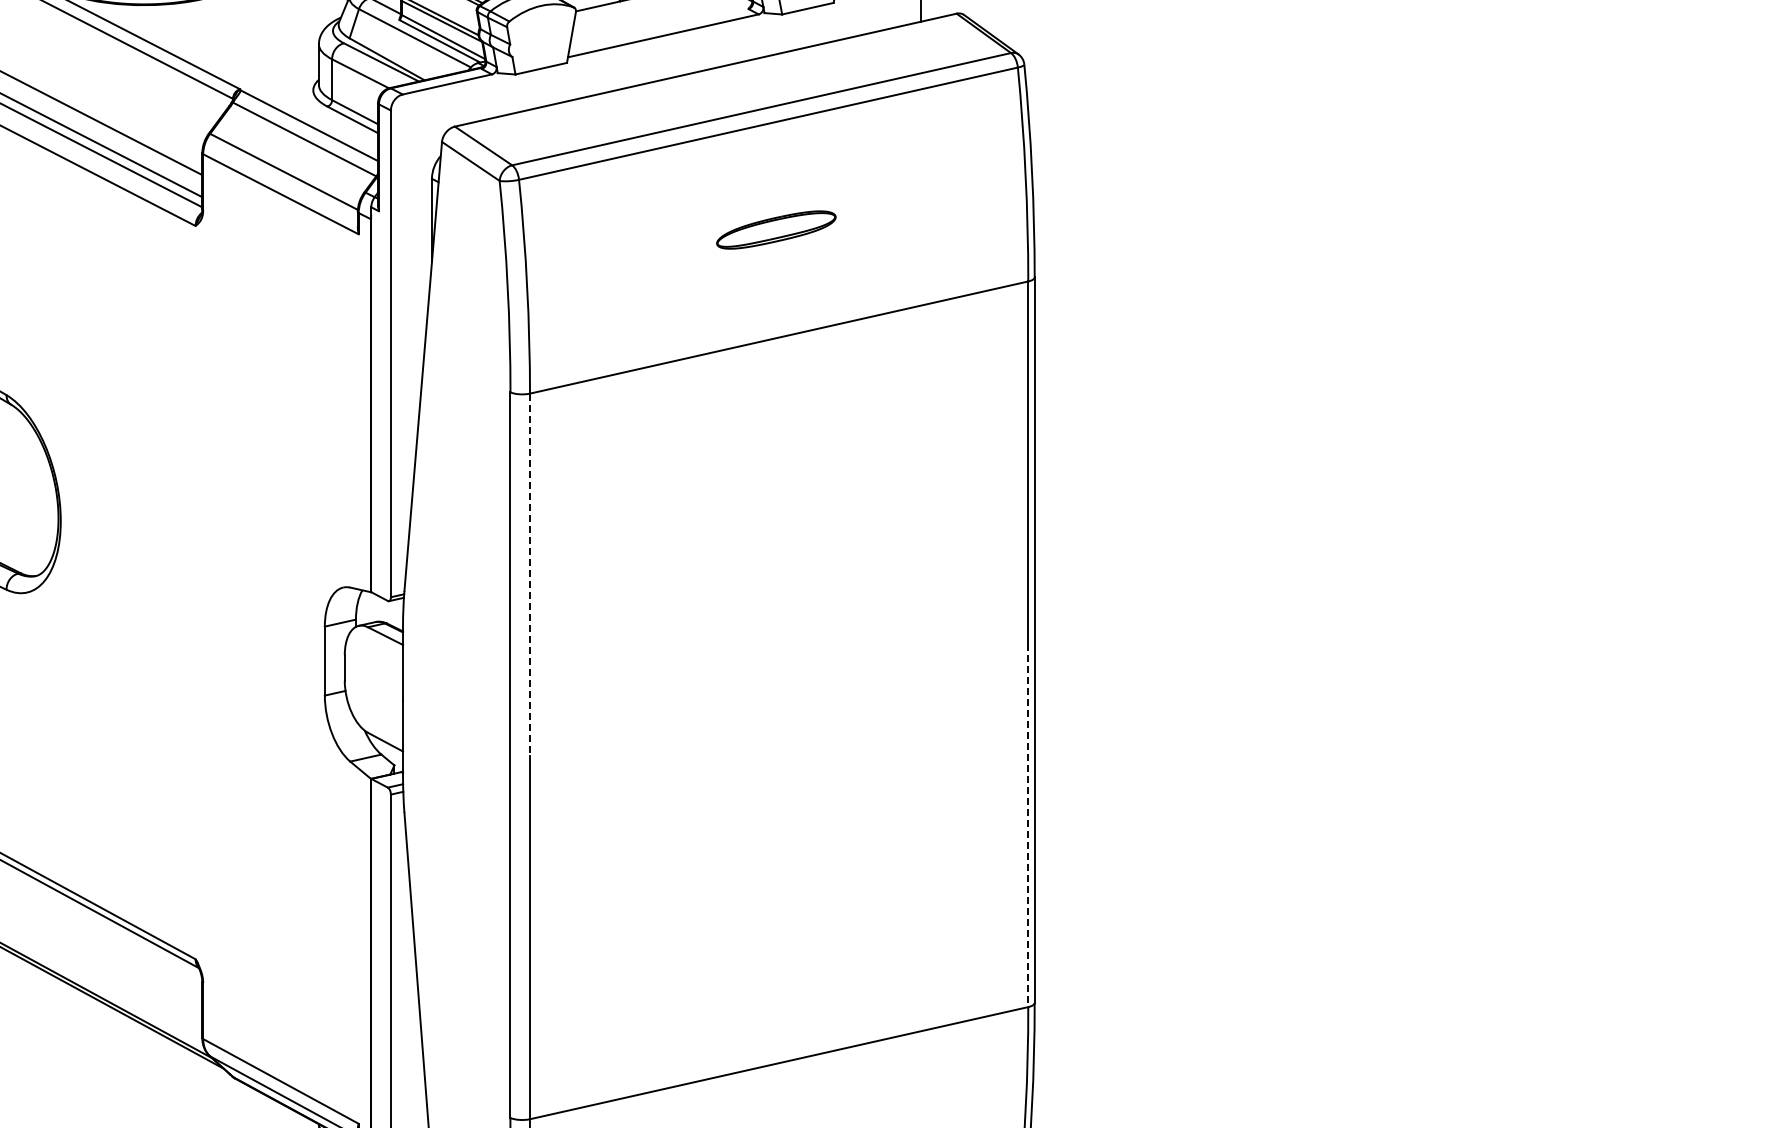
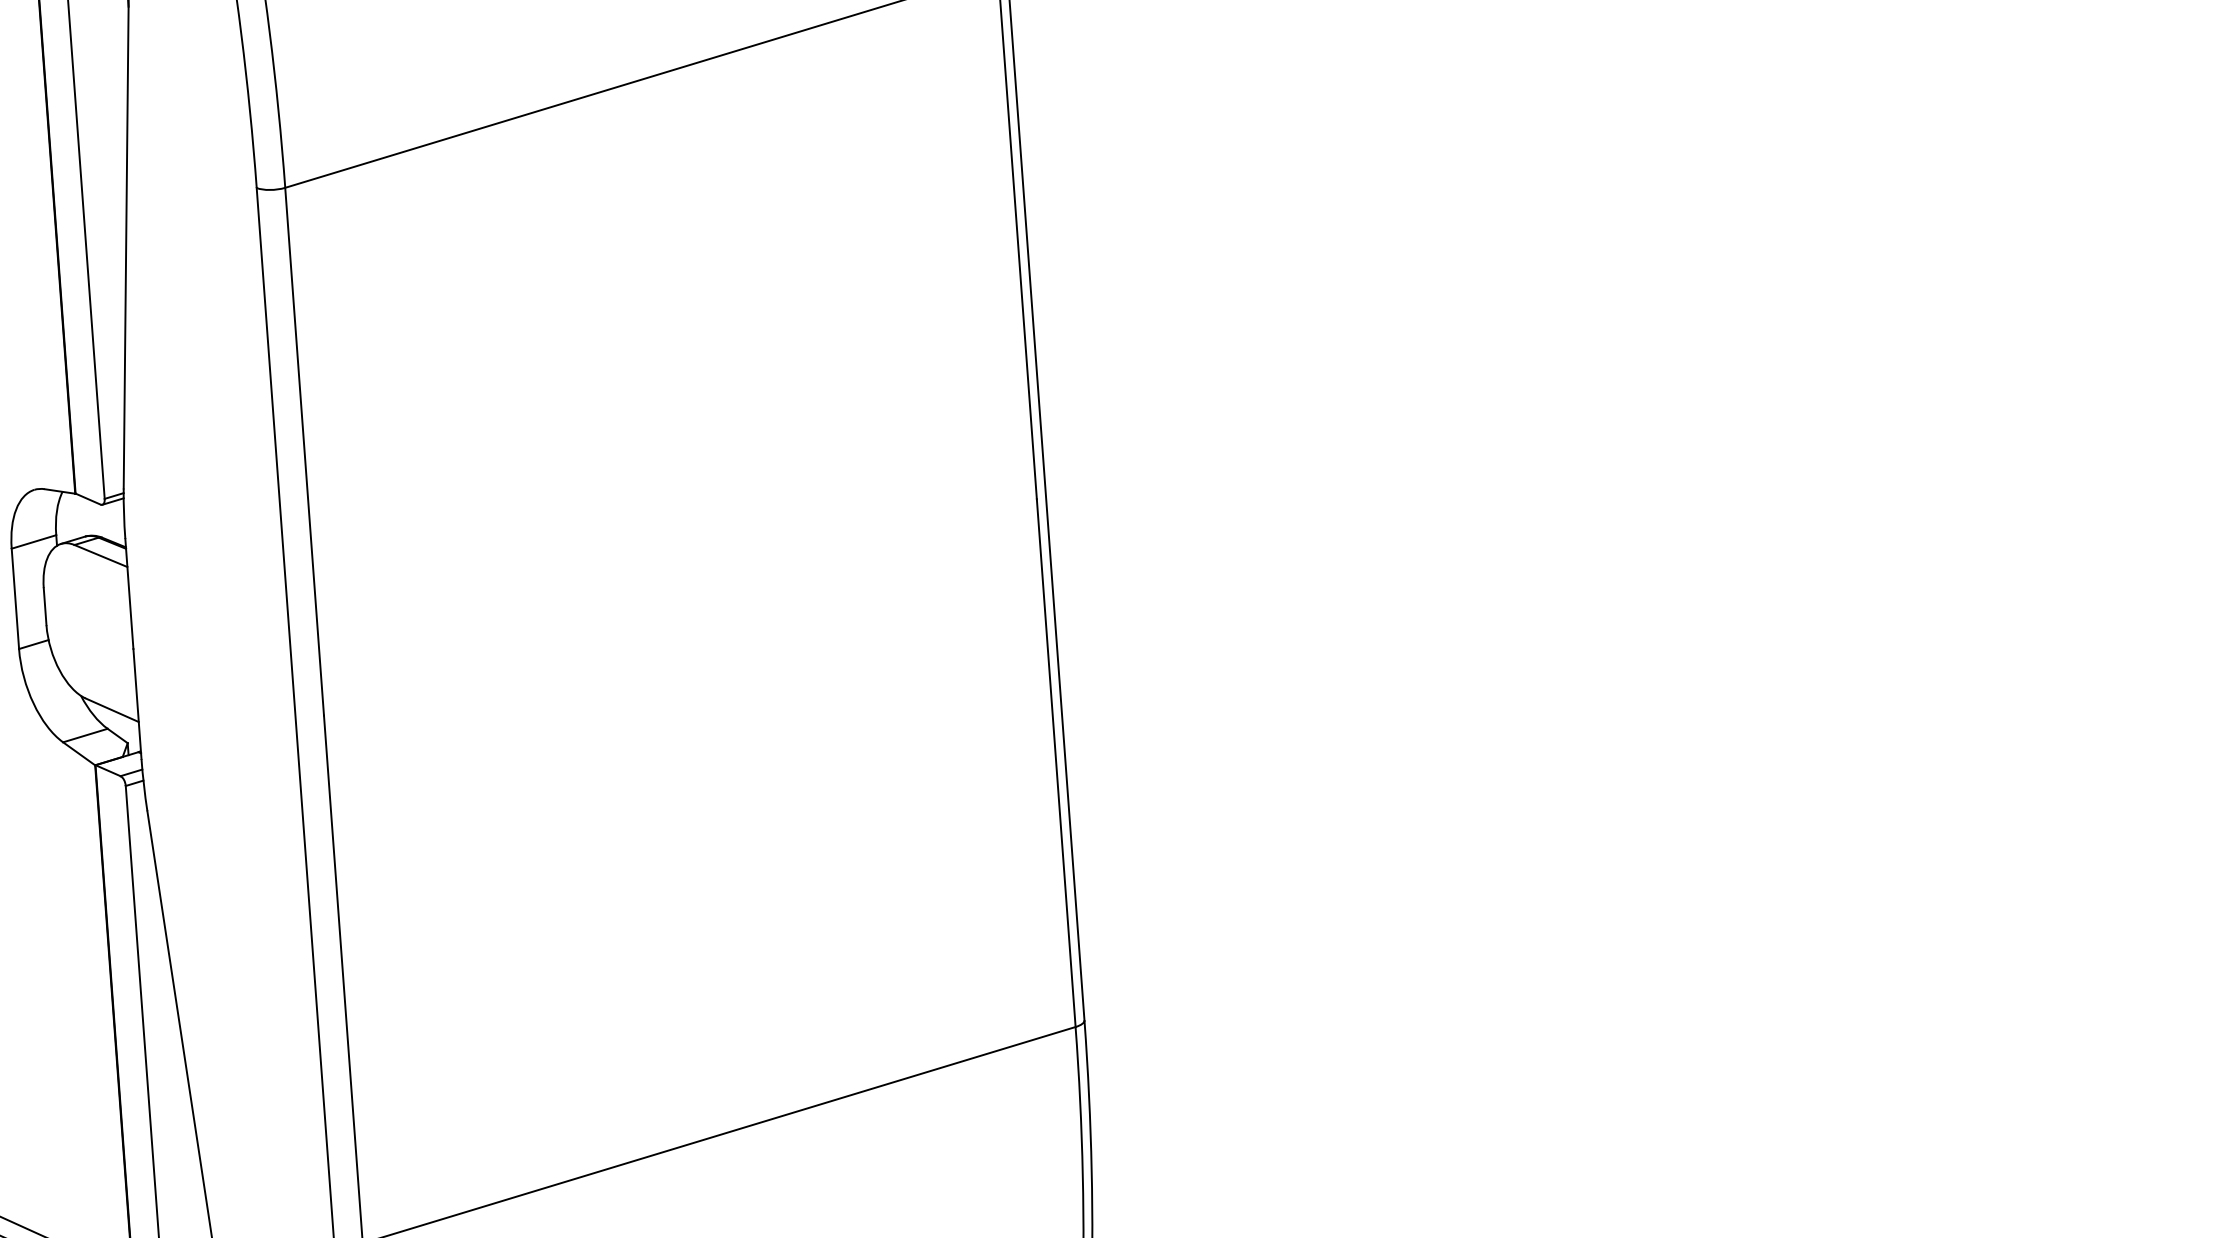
line: (529, 575) -> (303, 452), dashed -> solid
line: (1028, 826) -> (1056, 764), dashed -> solid

